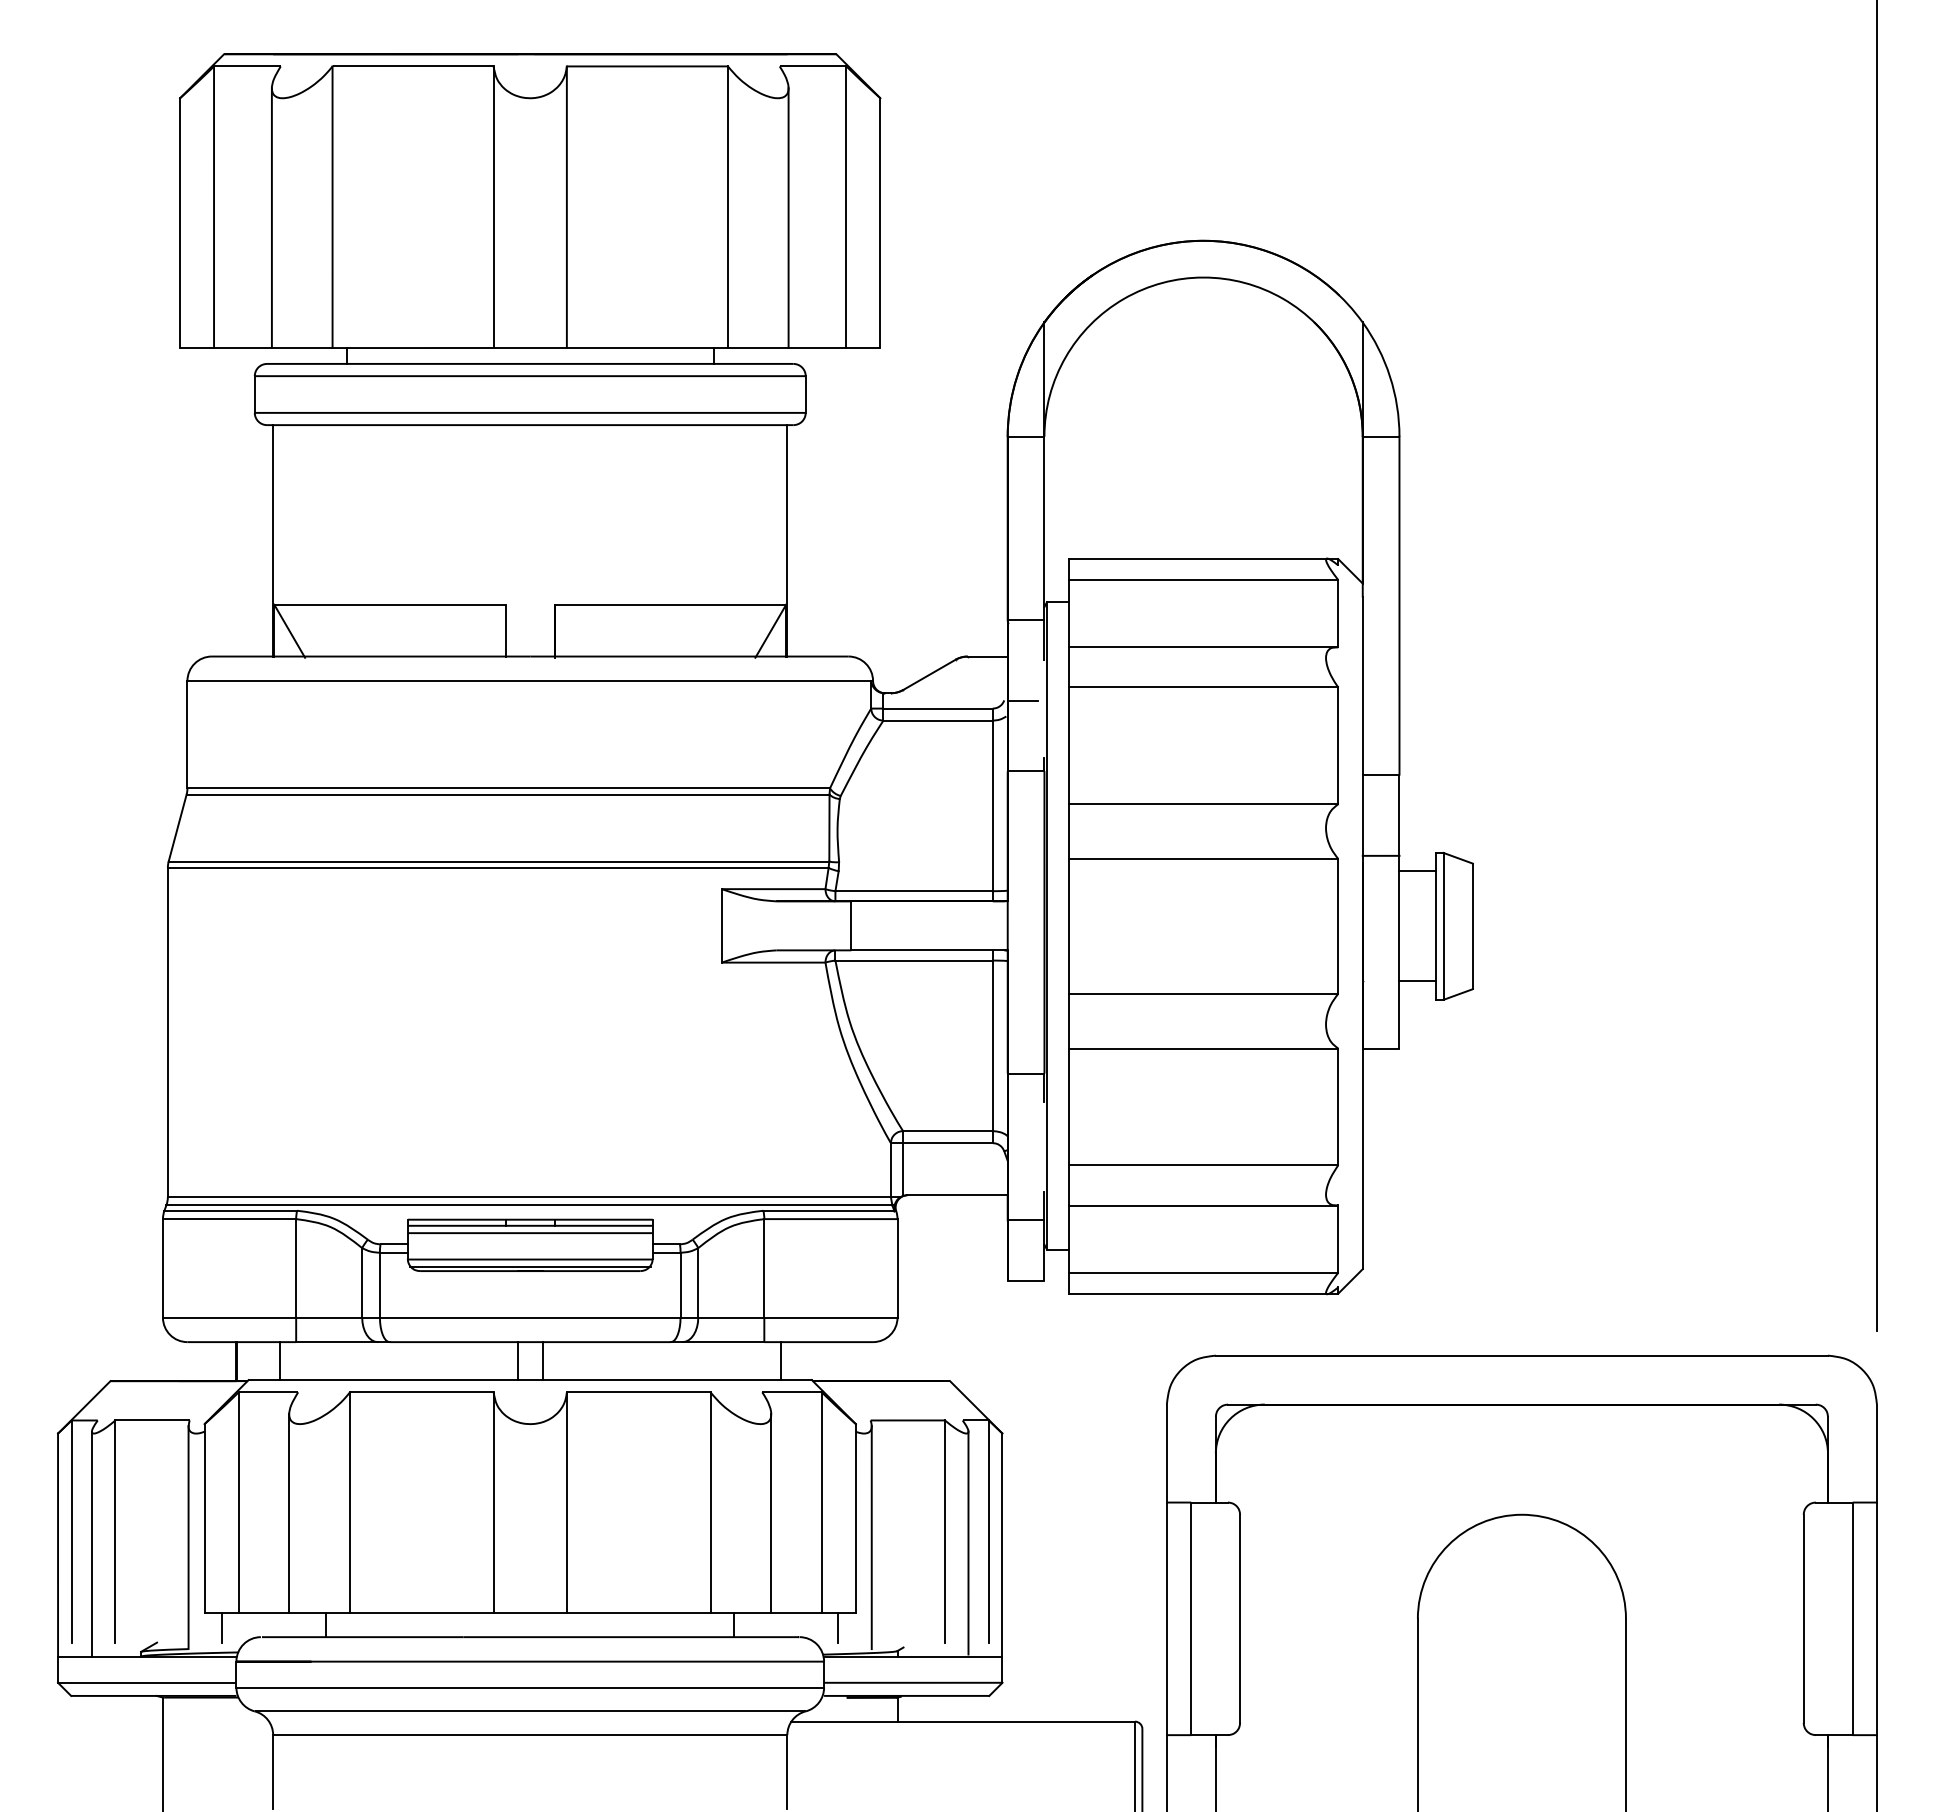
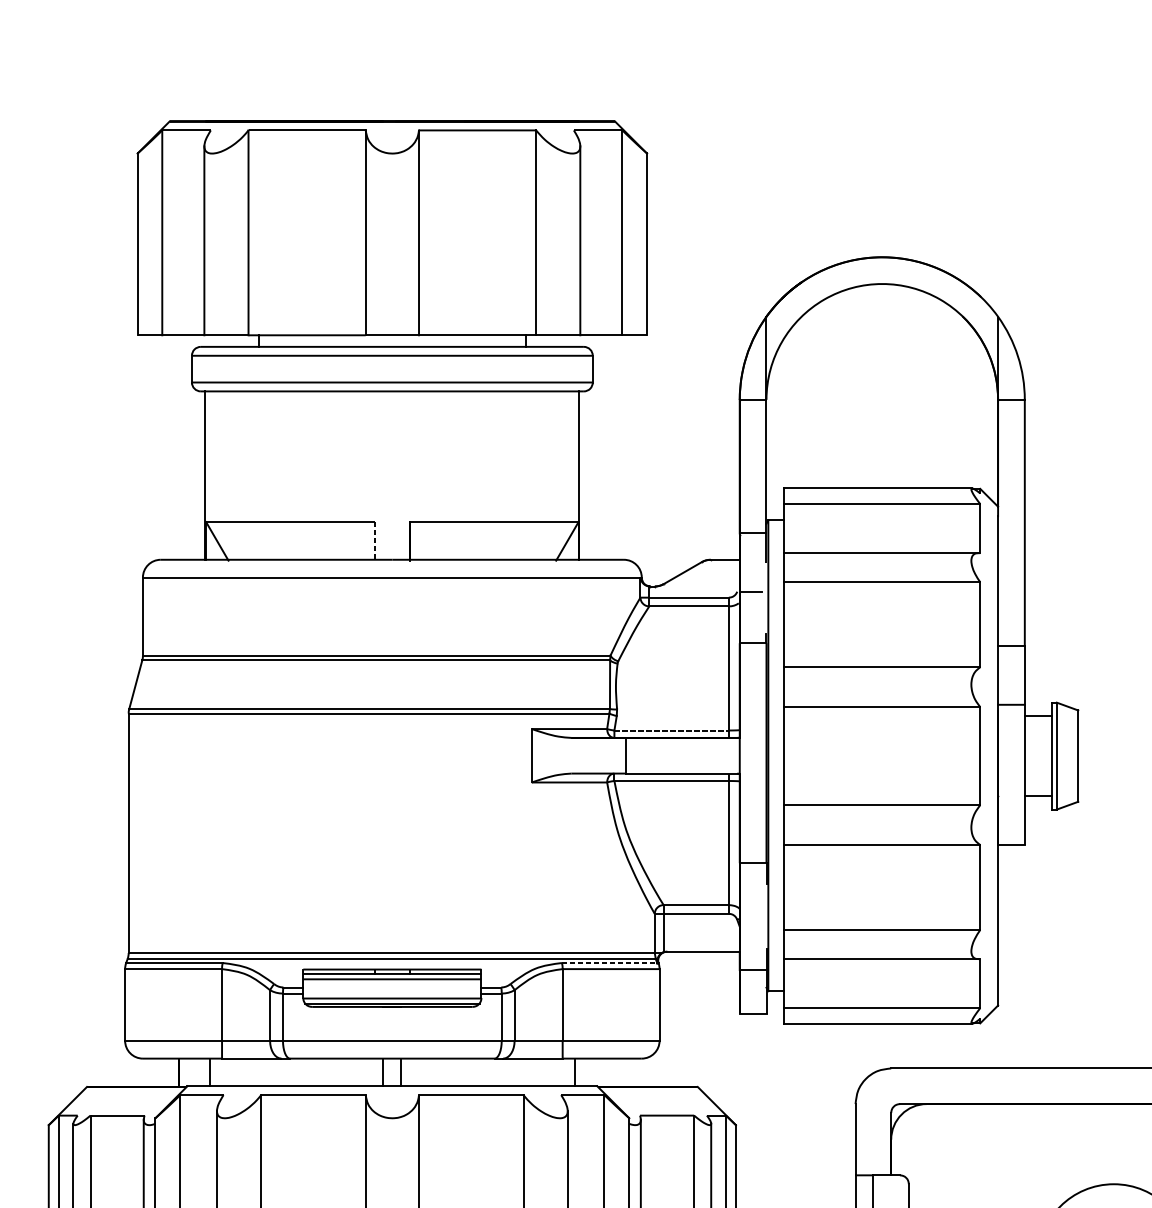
line: (505, 630) -> (374, 540), solid -> dashed
line: (914, 891) -> (671, 730), solid -> dashed
line: (829, 1210) -> (610, 962), solid -> dashed

